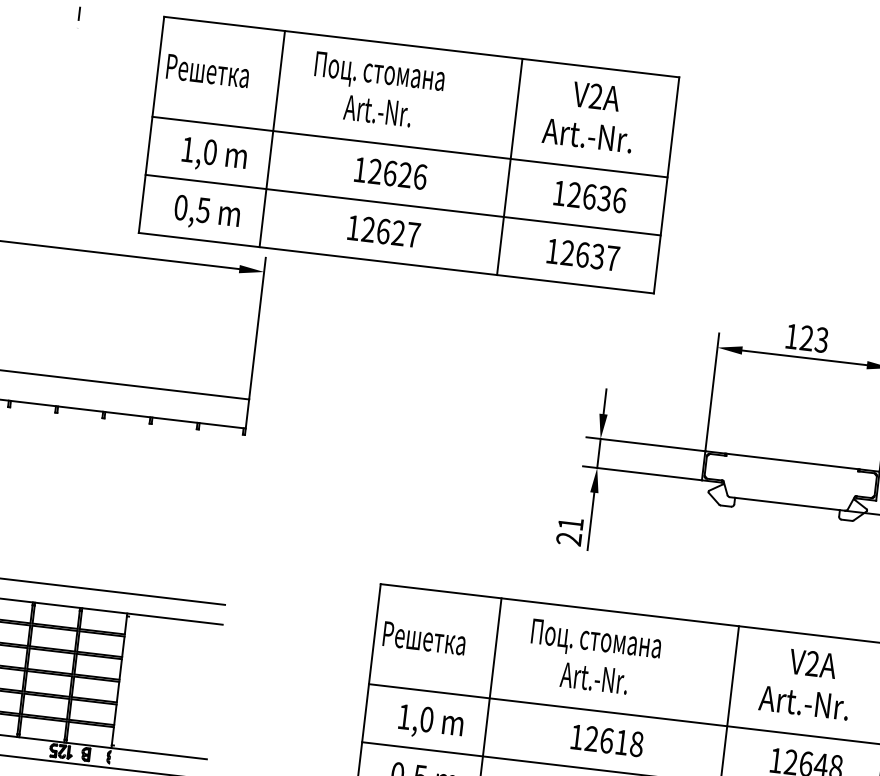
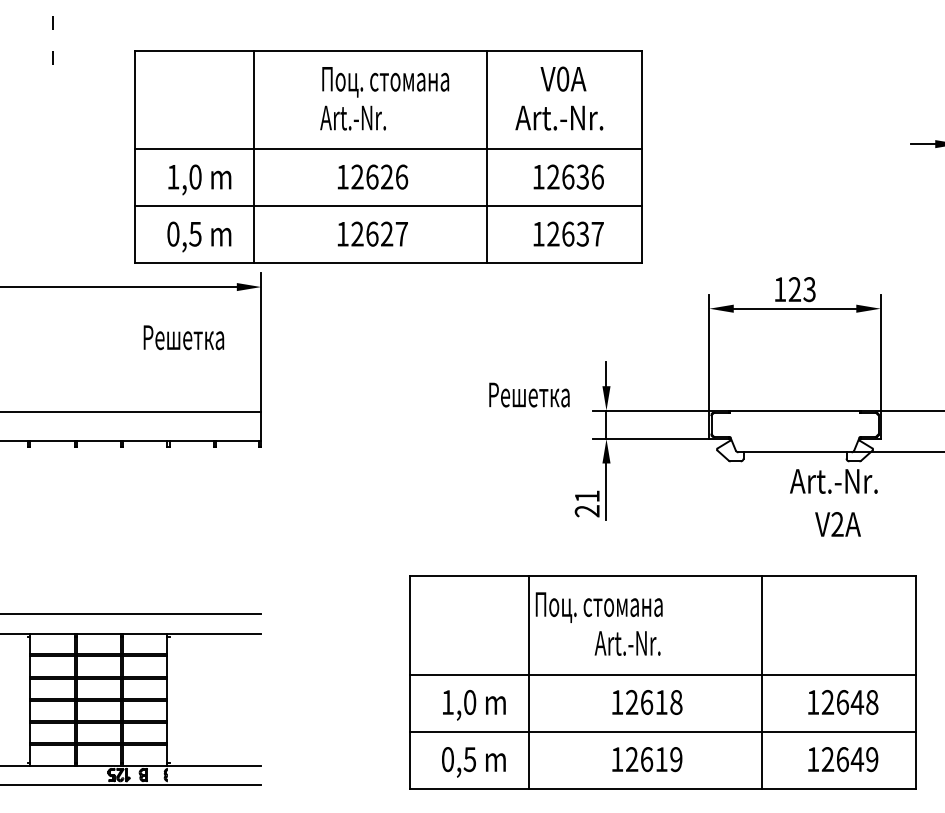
text: (207, 70) -> (183, 337), moved
text: (379, 74) -> (385, 82), moved
text: (596, 95) -> (563, 78), V2A -> V0A
text: (424, 637) -> (529, 394), moved
text: (595, 641) -> (598, 607), moved
text: (812, 663) -> (837, 524), moved
text: (803, 703) -> (833, 481), moved

